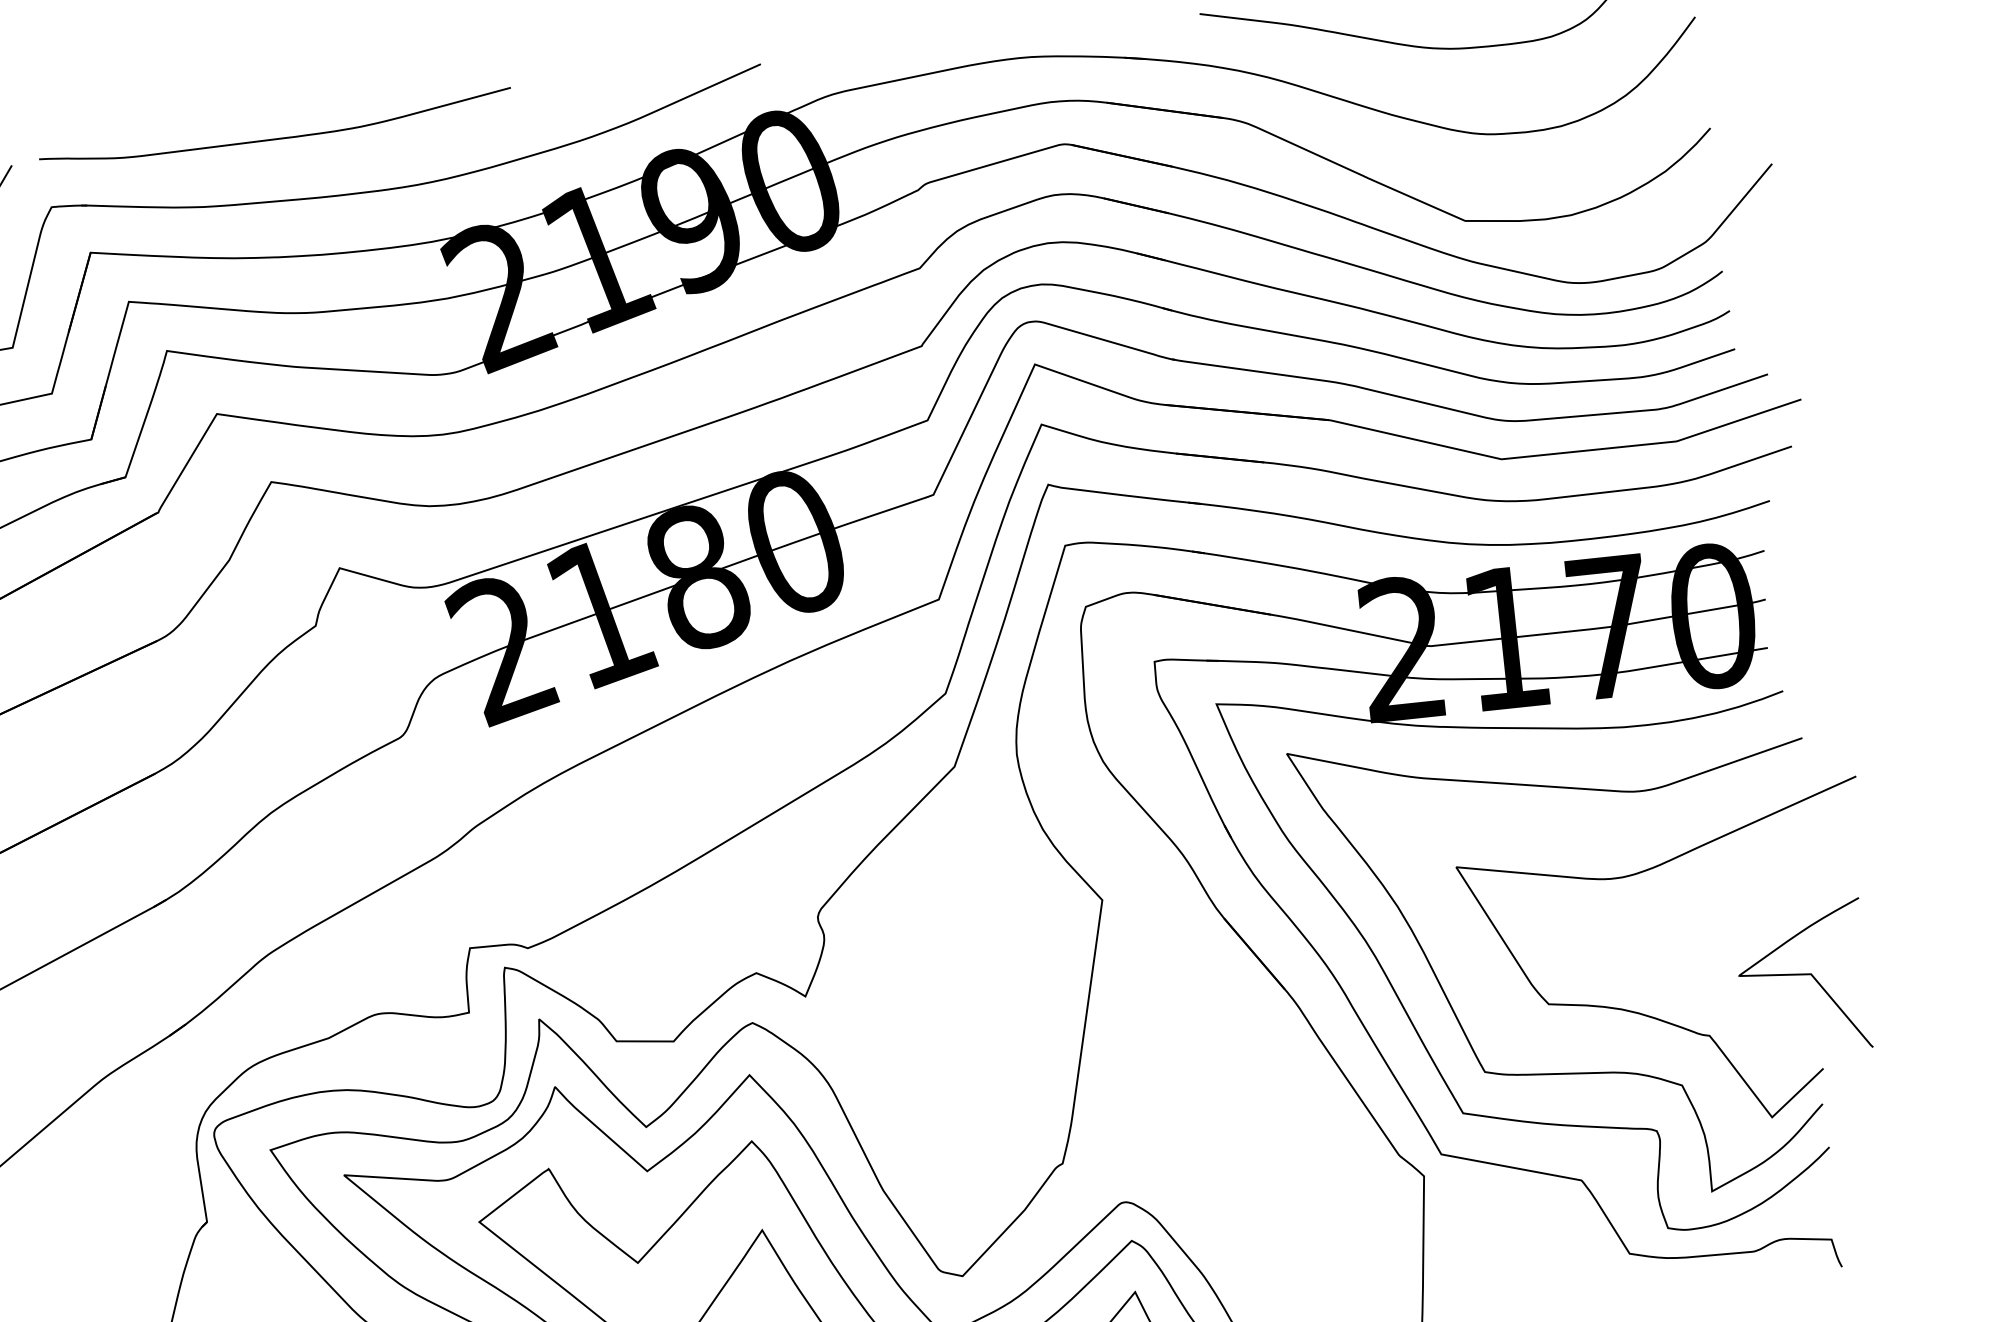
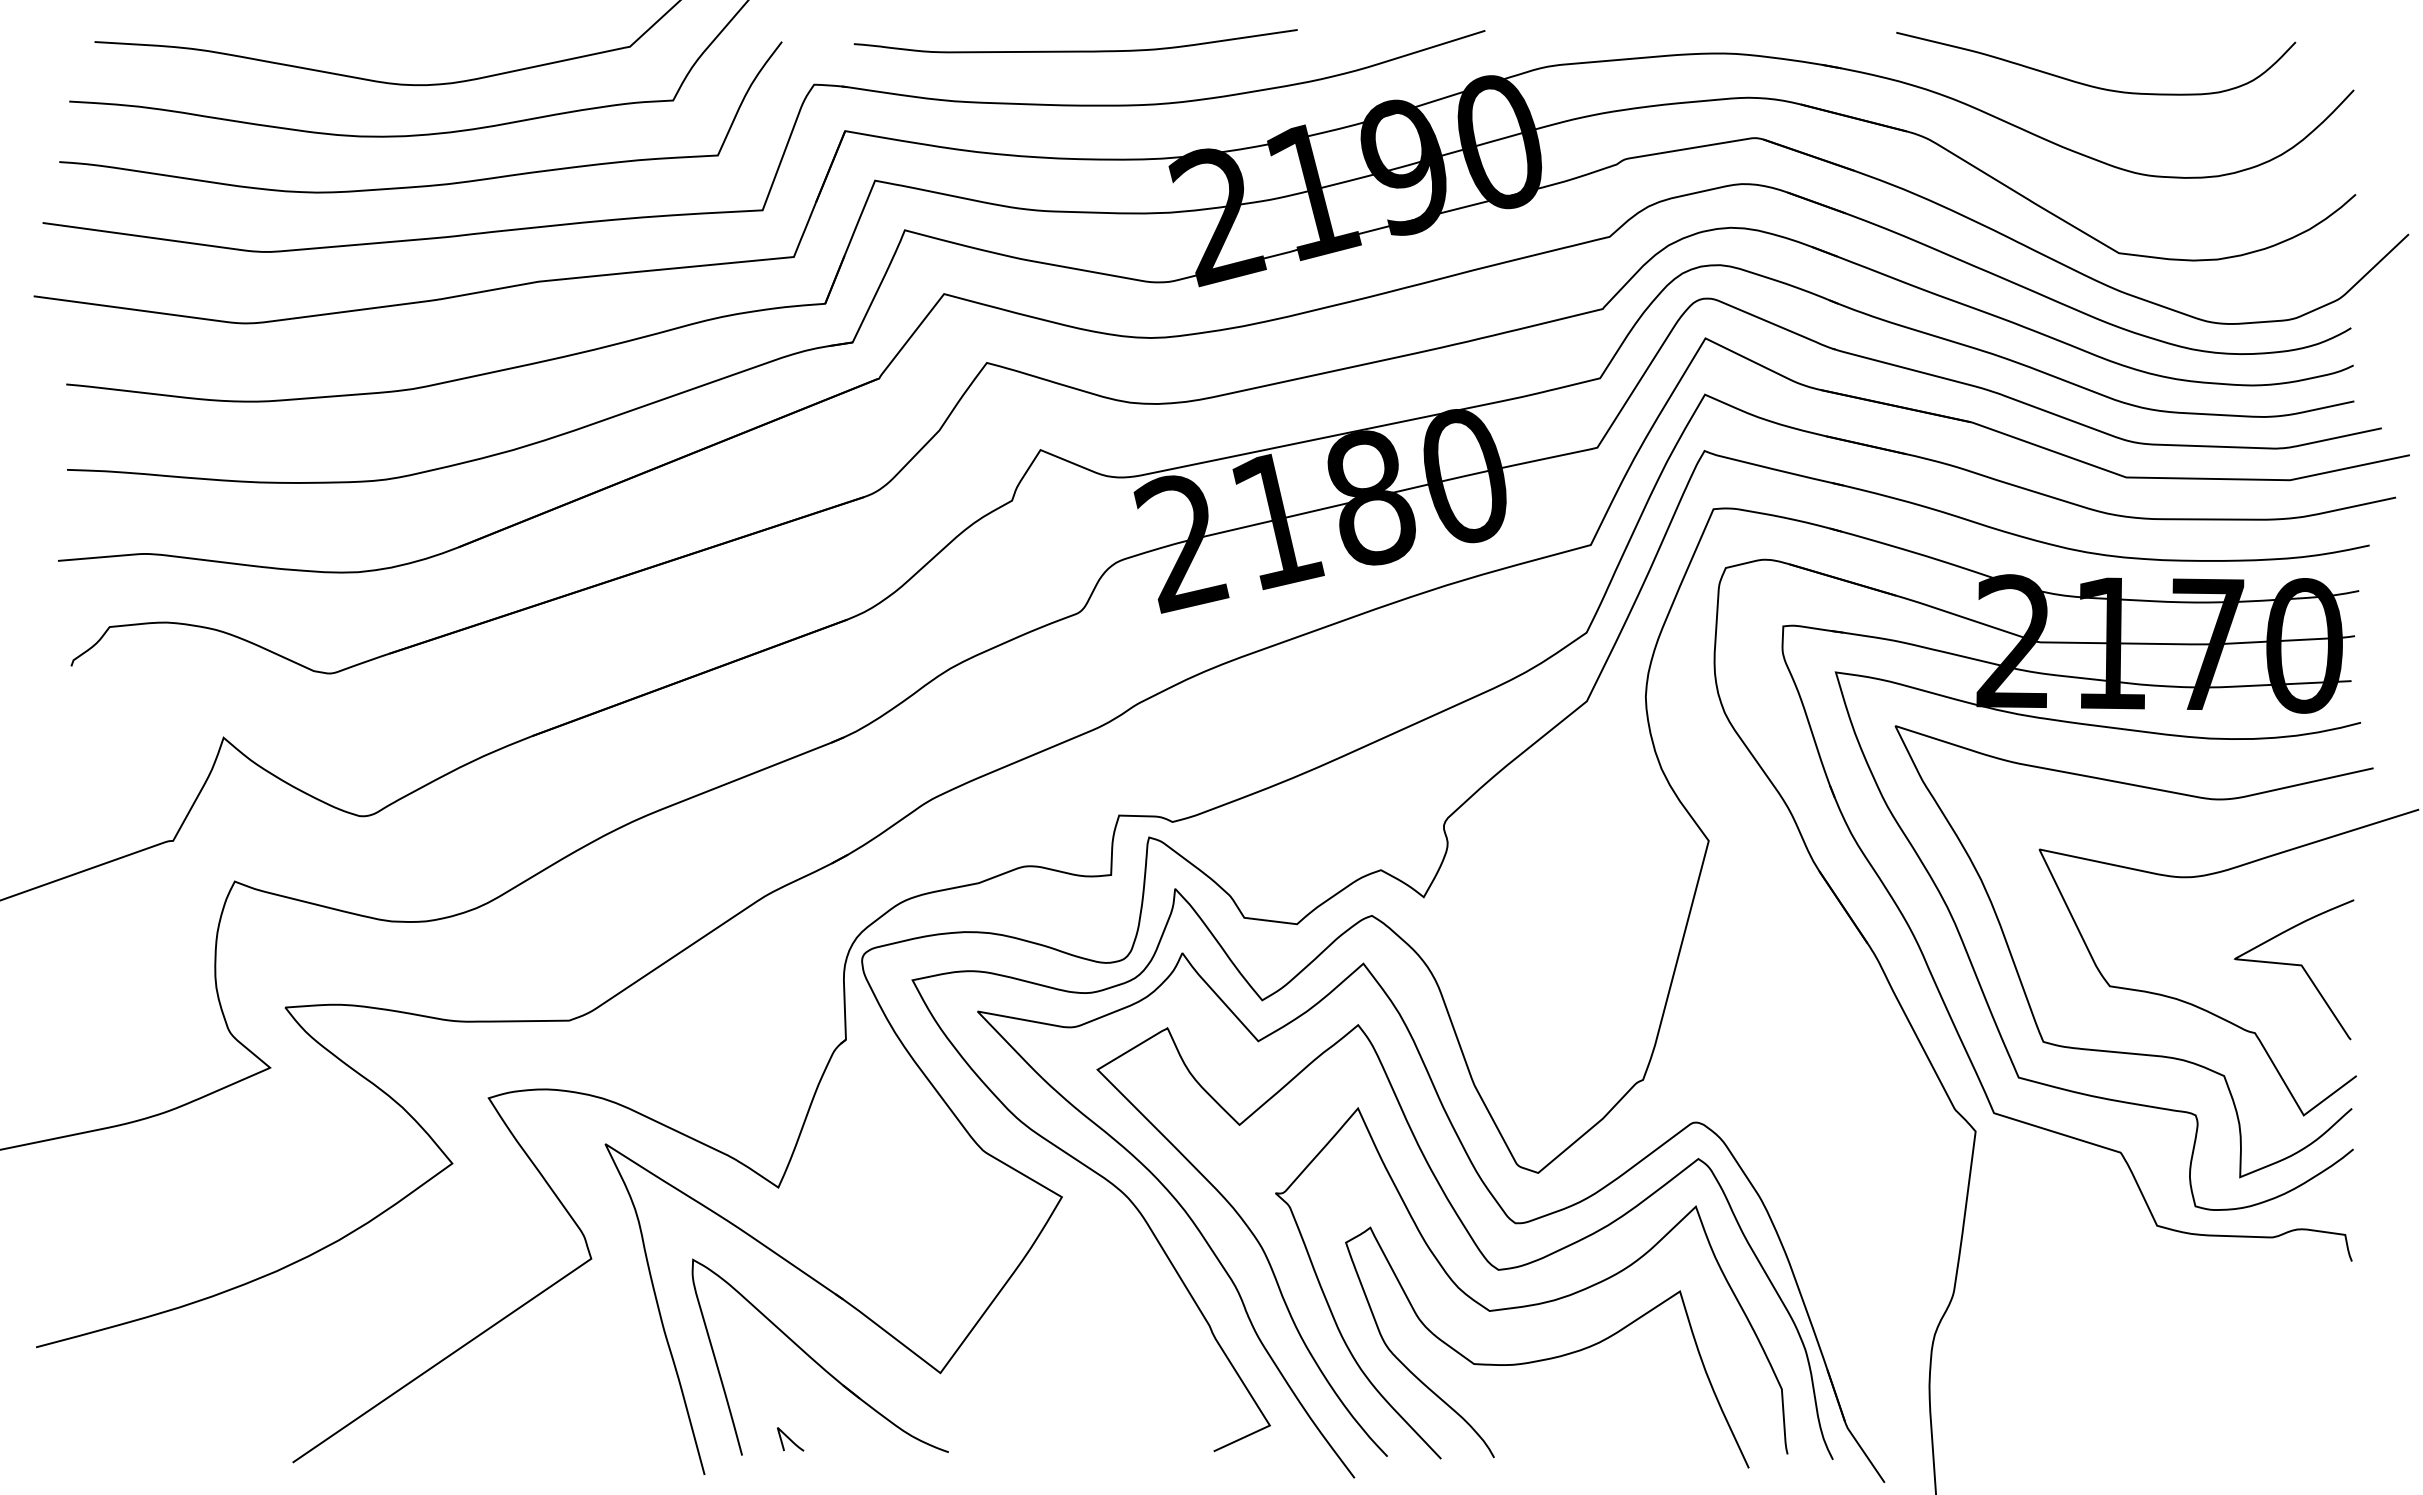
curve: (276, 137) -> (1075, 50), moved
curve: (1802, 975) -> (2293, 965), moved

